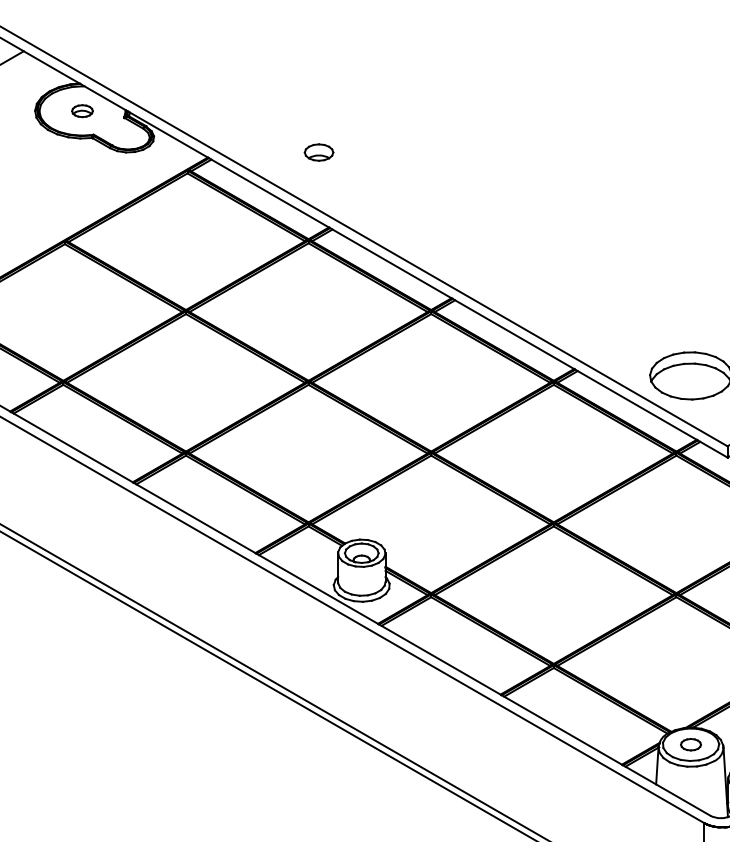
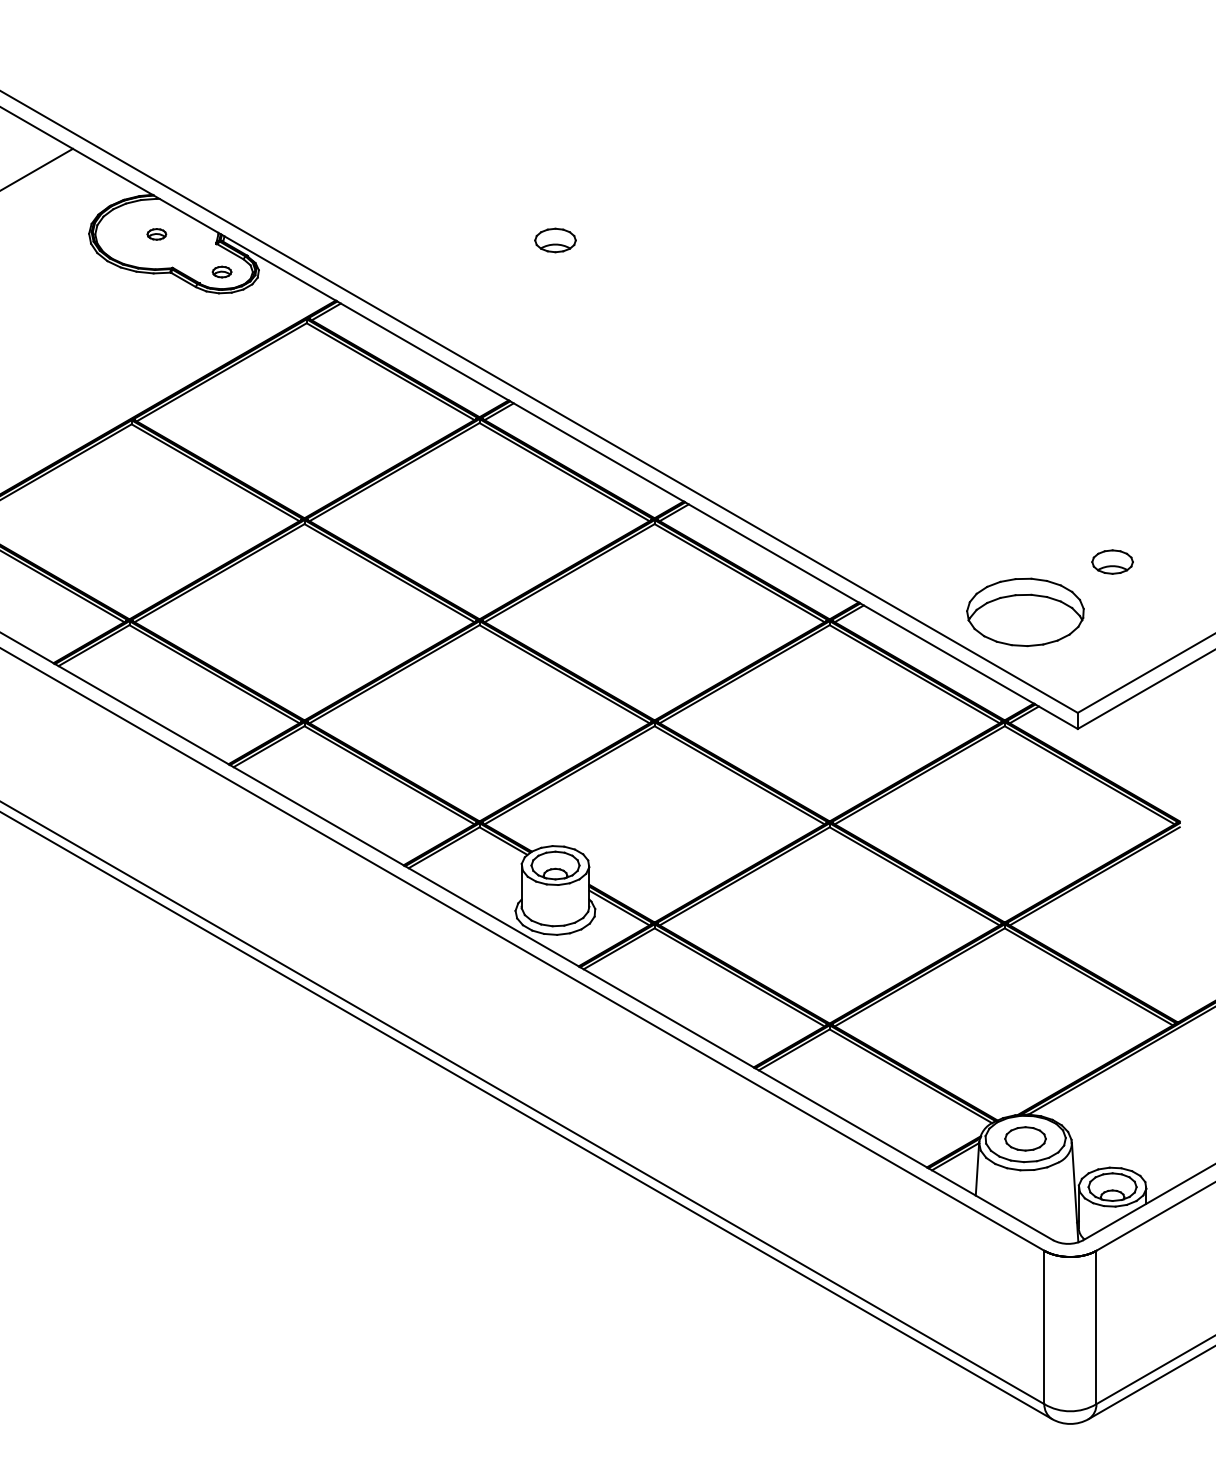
part: (82, 111) -> (156, 234), size x0.62
part: (127, 137) -> (221, 271), added
part: (319, 152) -> (555, 240), moved
part: (690, 744) -> (1025, 1138), size x1.43

